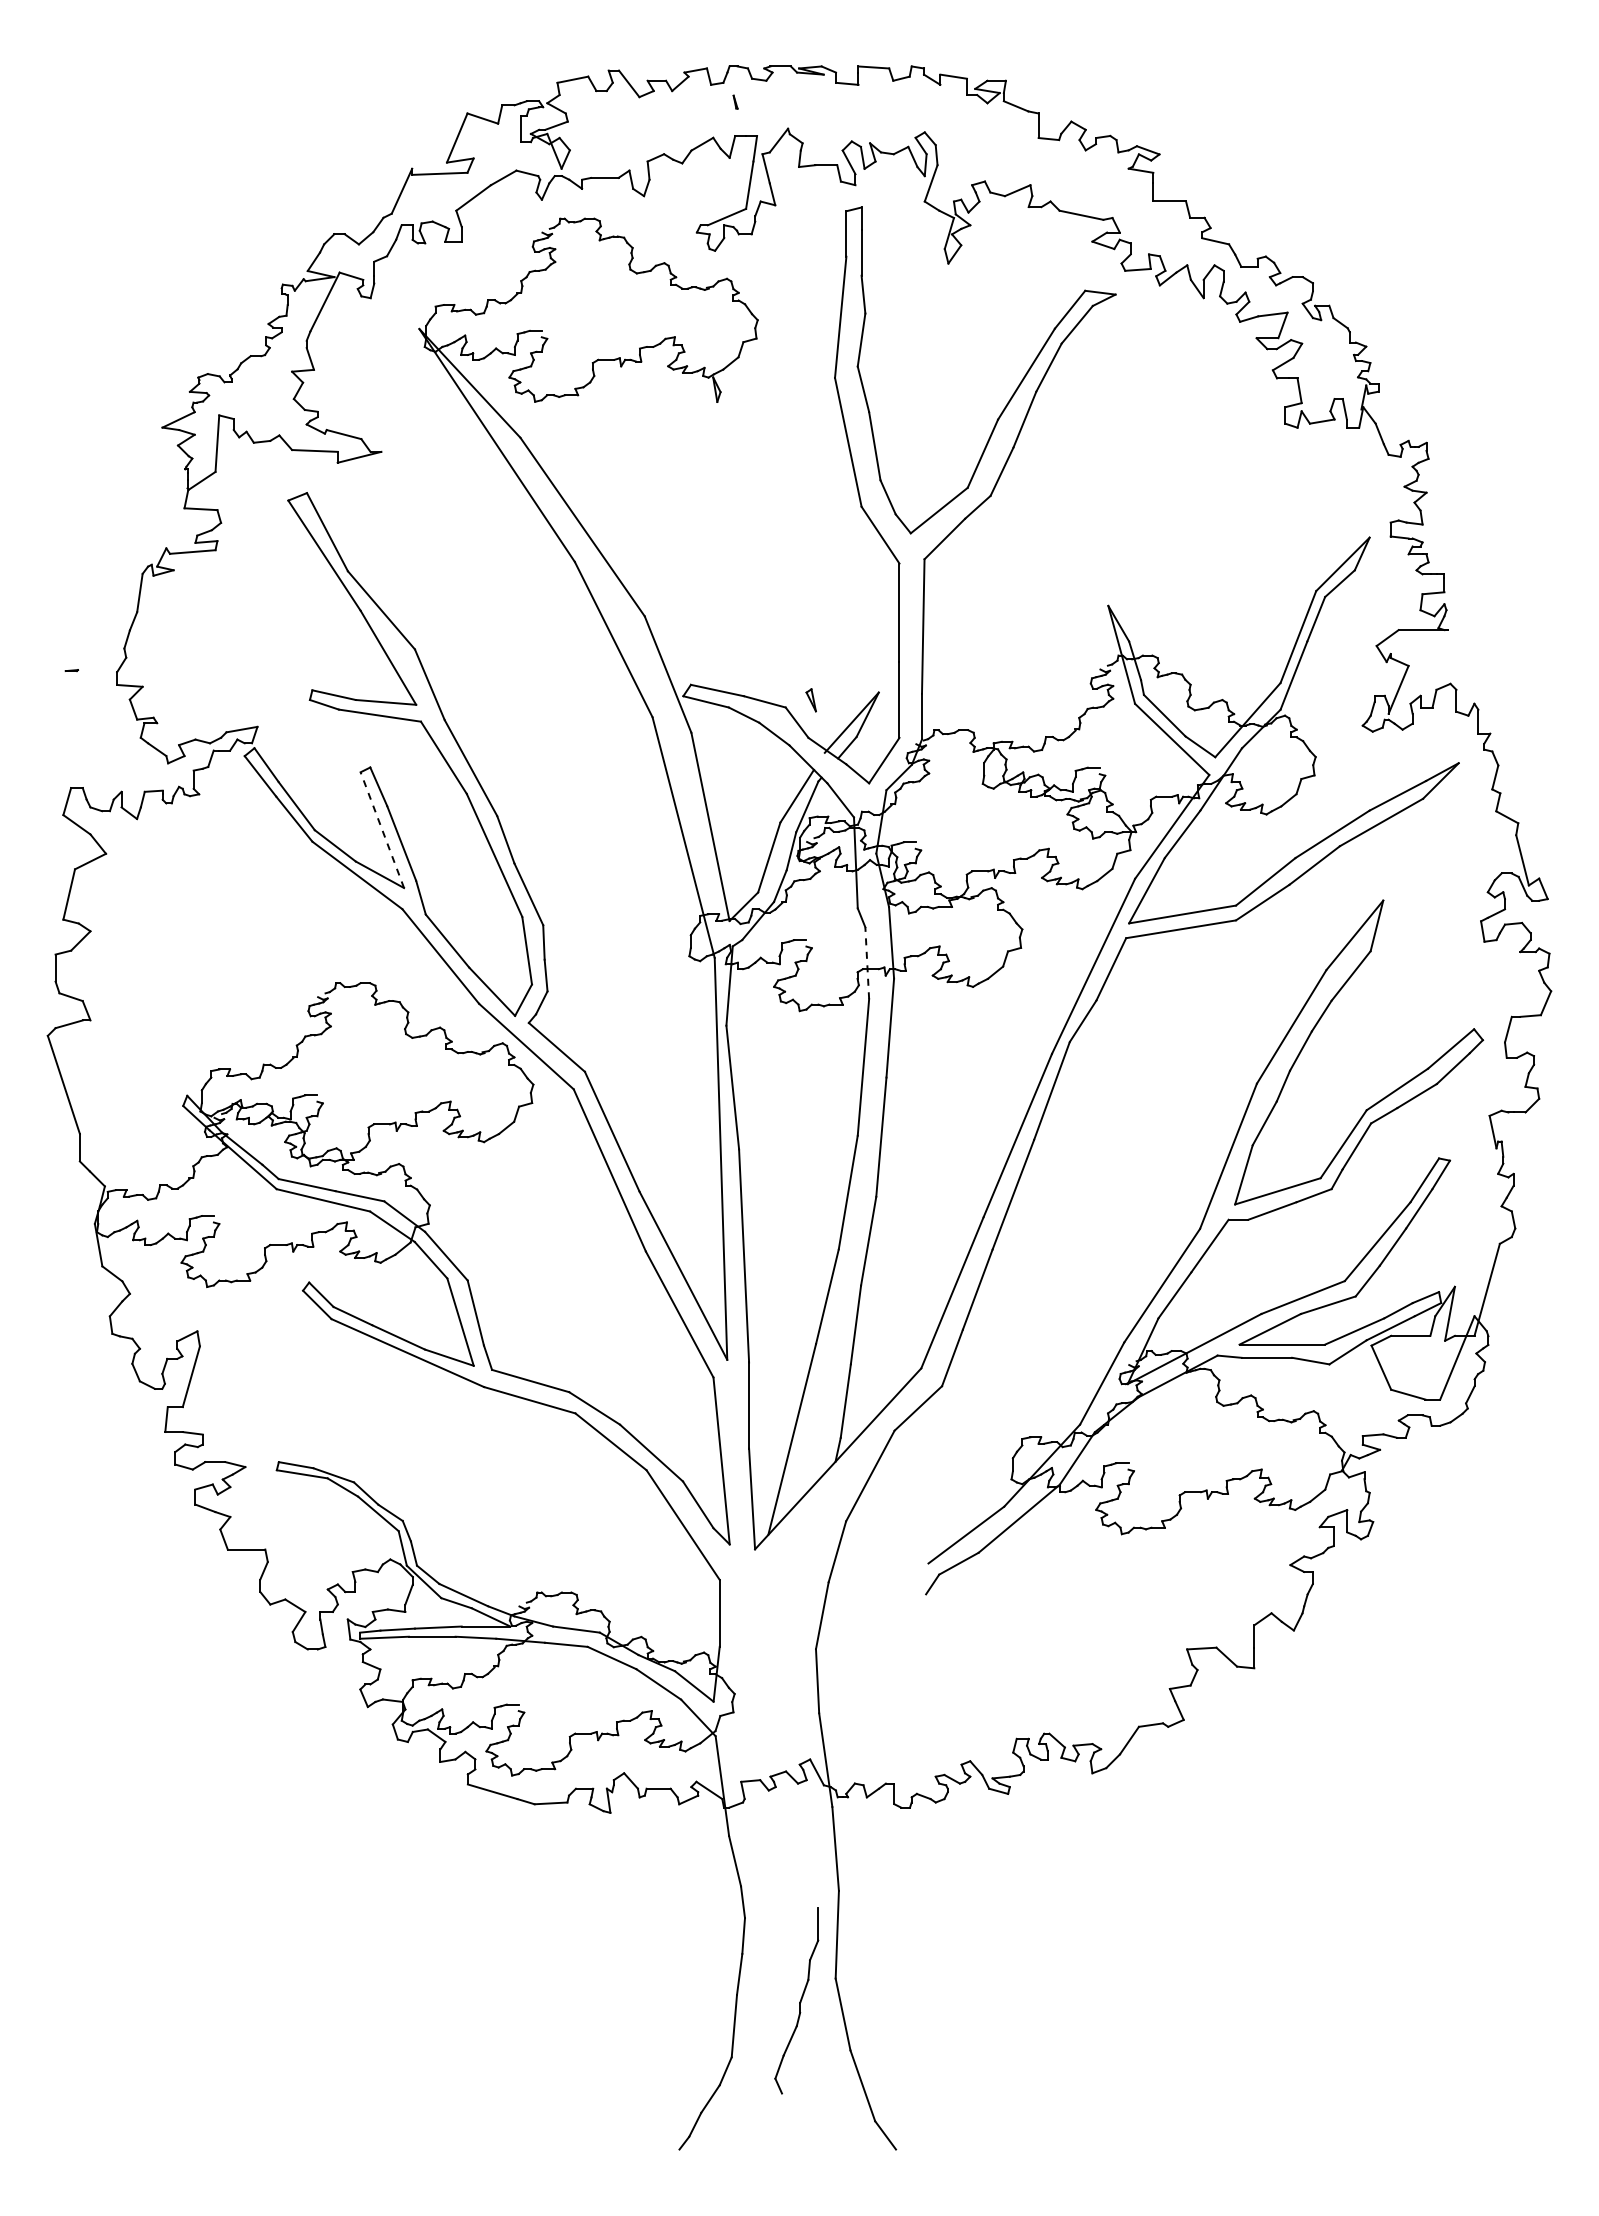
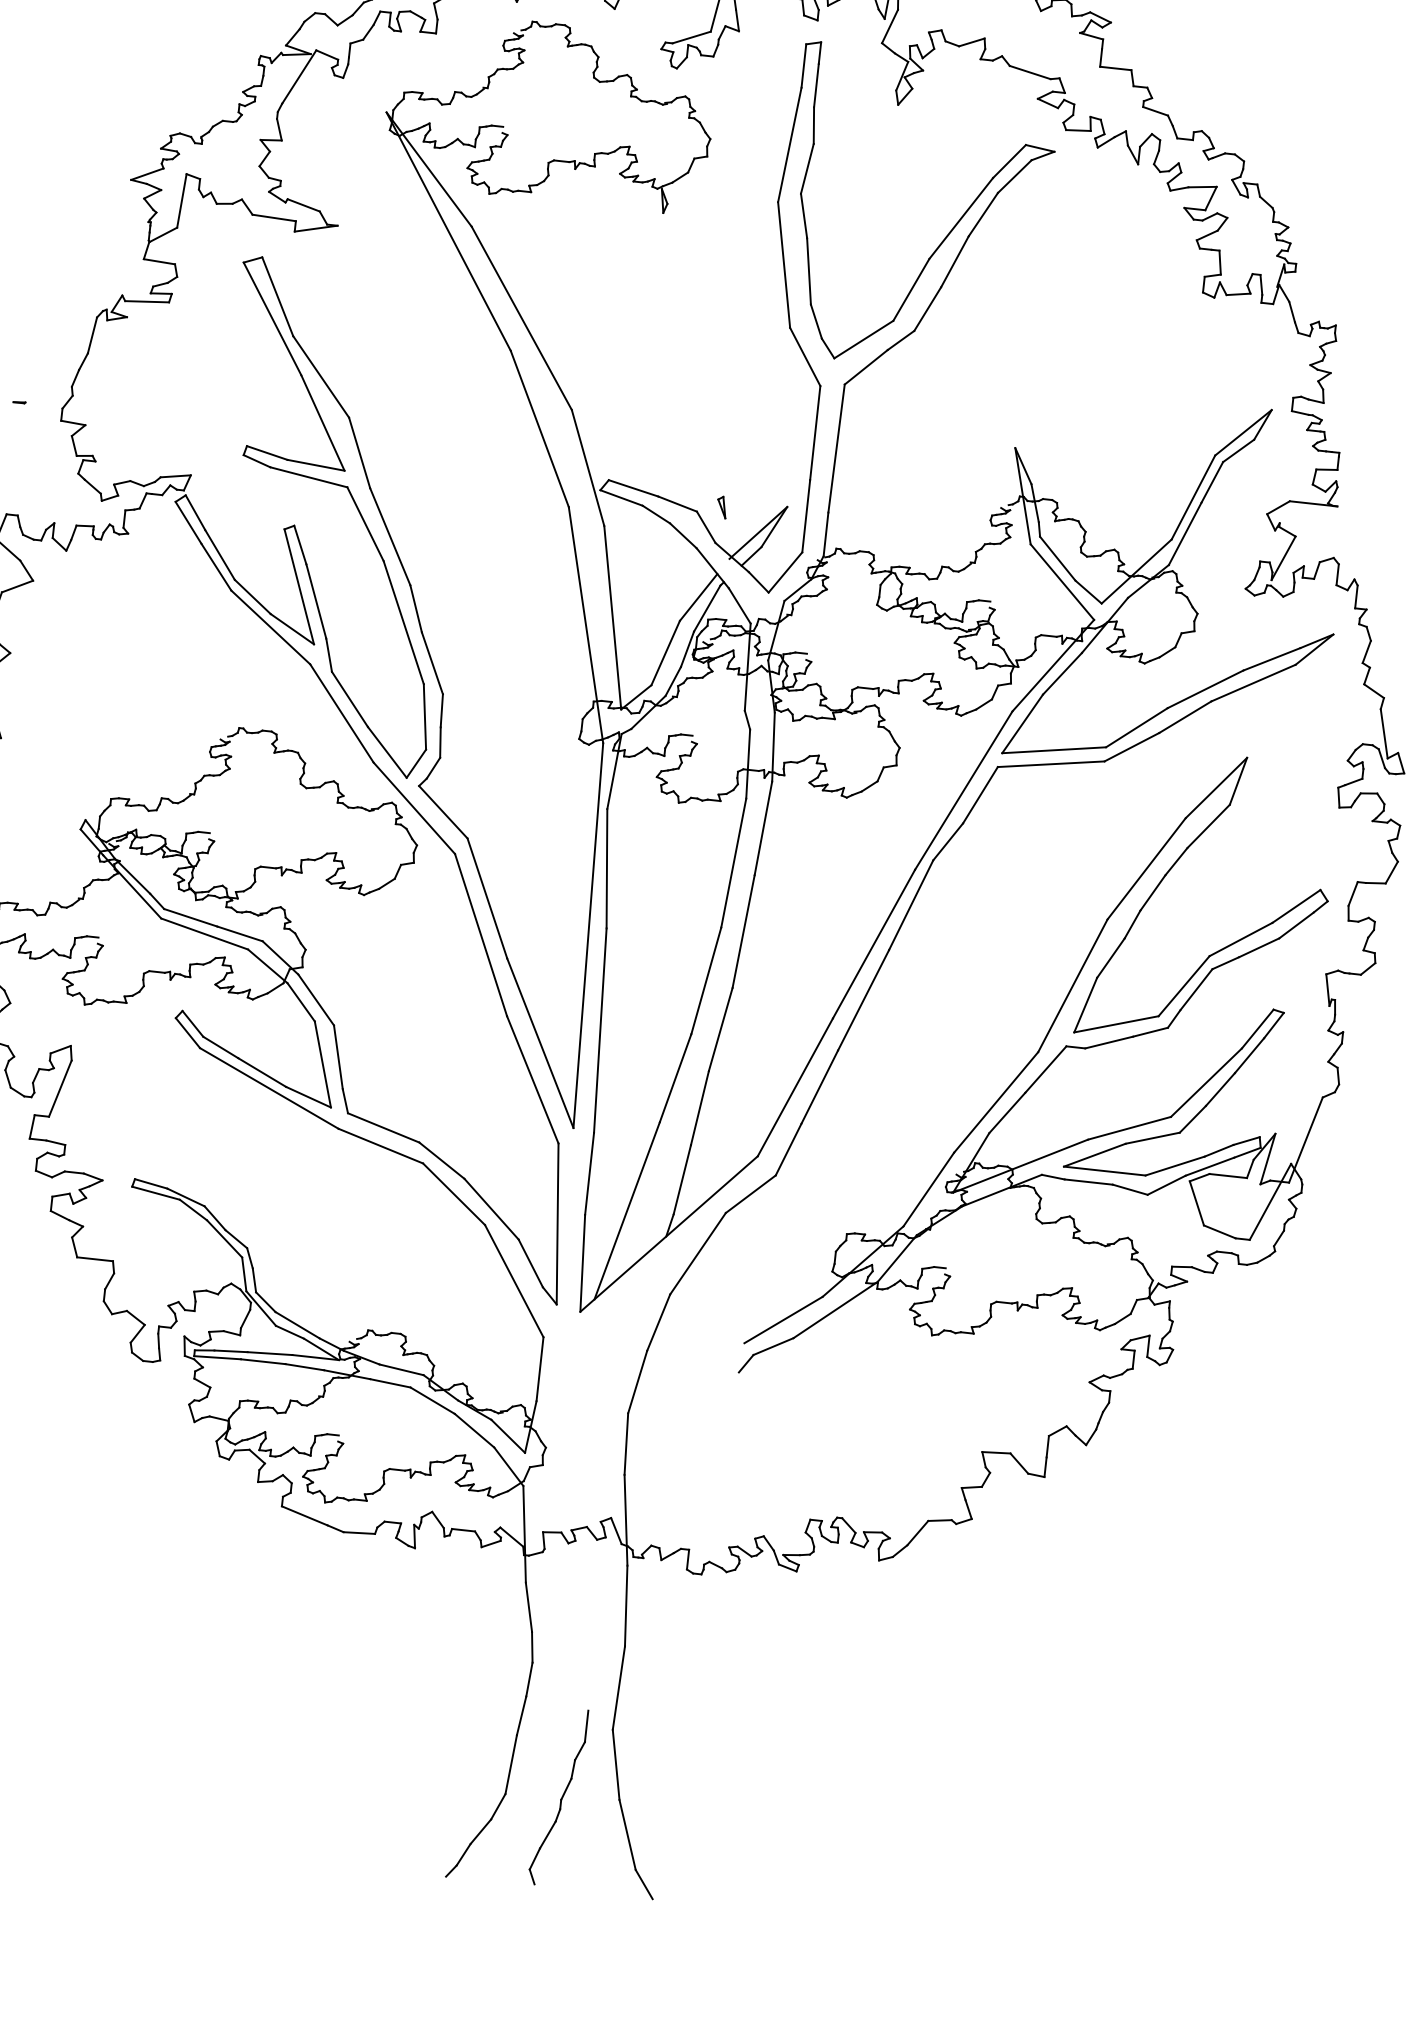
line: (382, 830) -> (299, 587), dashed -> solid
line: (867, 962) -> (748, 763), dashed -> solid
part: (796, 2000) -> (558, 1797), moved

